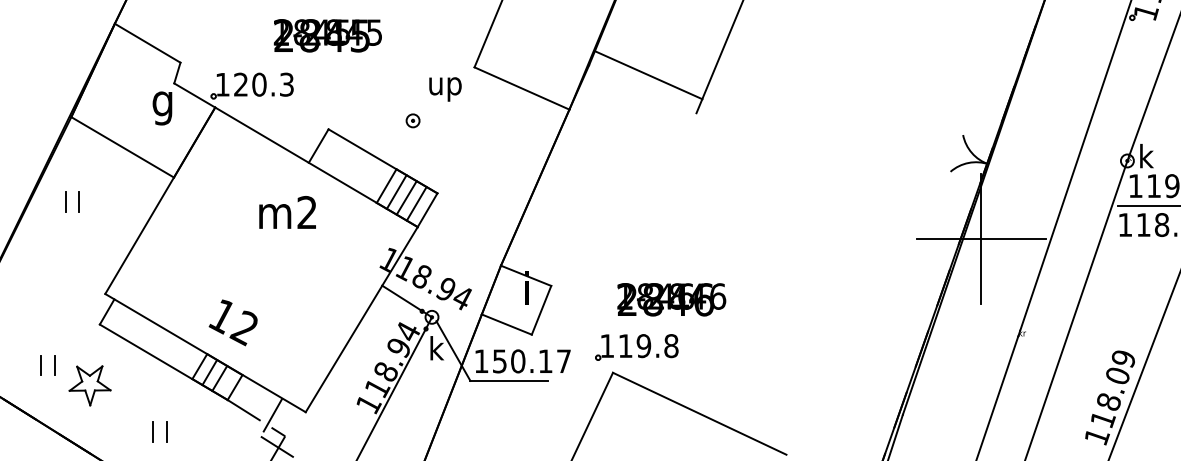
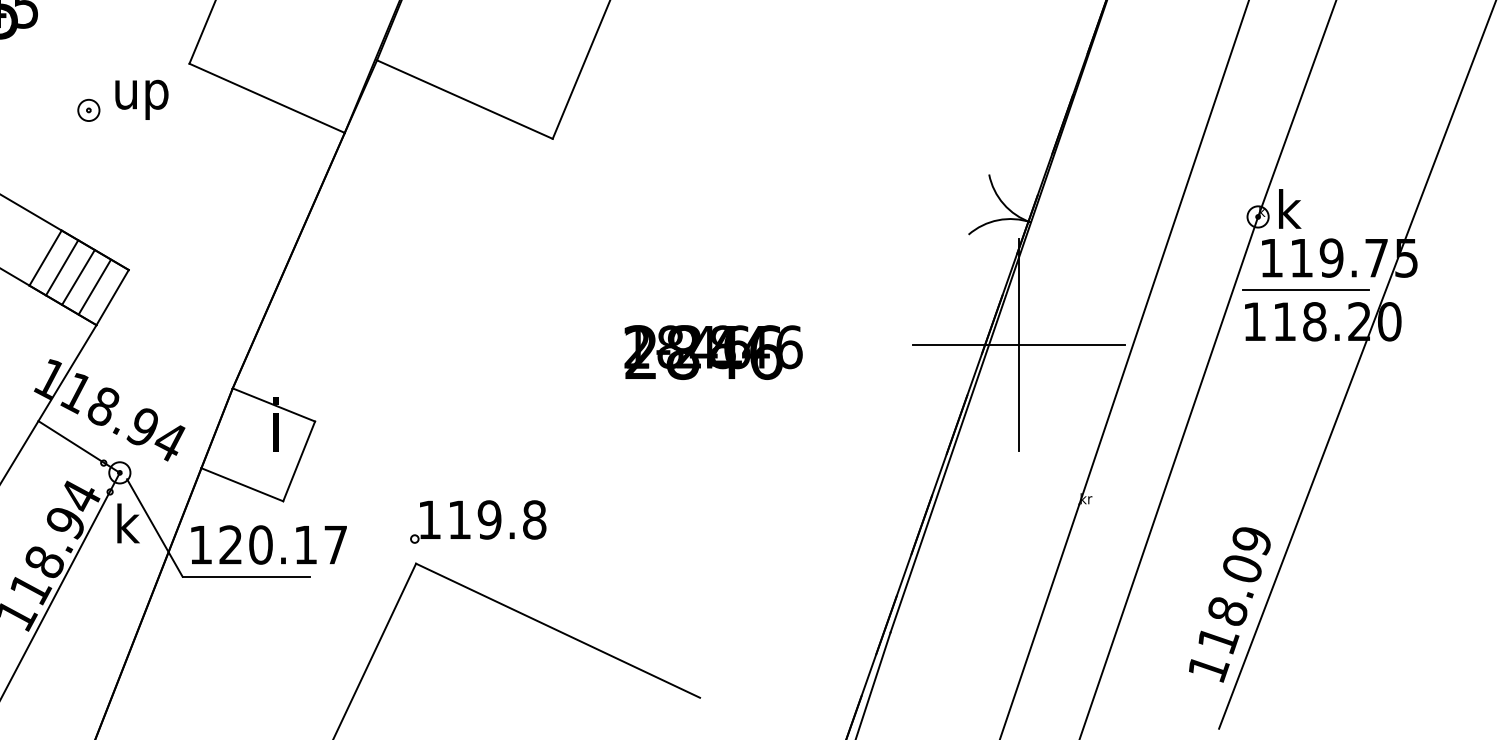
line: (648, 75) -> (464, 99), moved
part: (412, 120) -> (87, 109), moved
text: (671, 299) -> (713, 352), moved
part: (636, 347) -> (477, 522), moved
text: (499, 361) -> (230, 545), 150.17 -> 120.17

